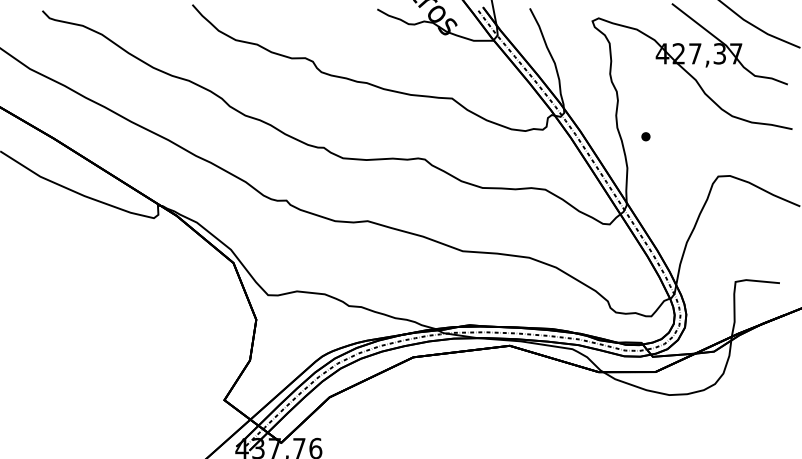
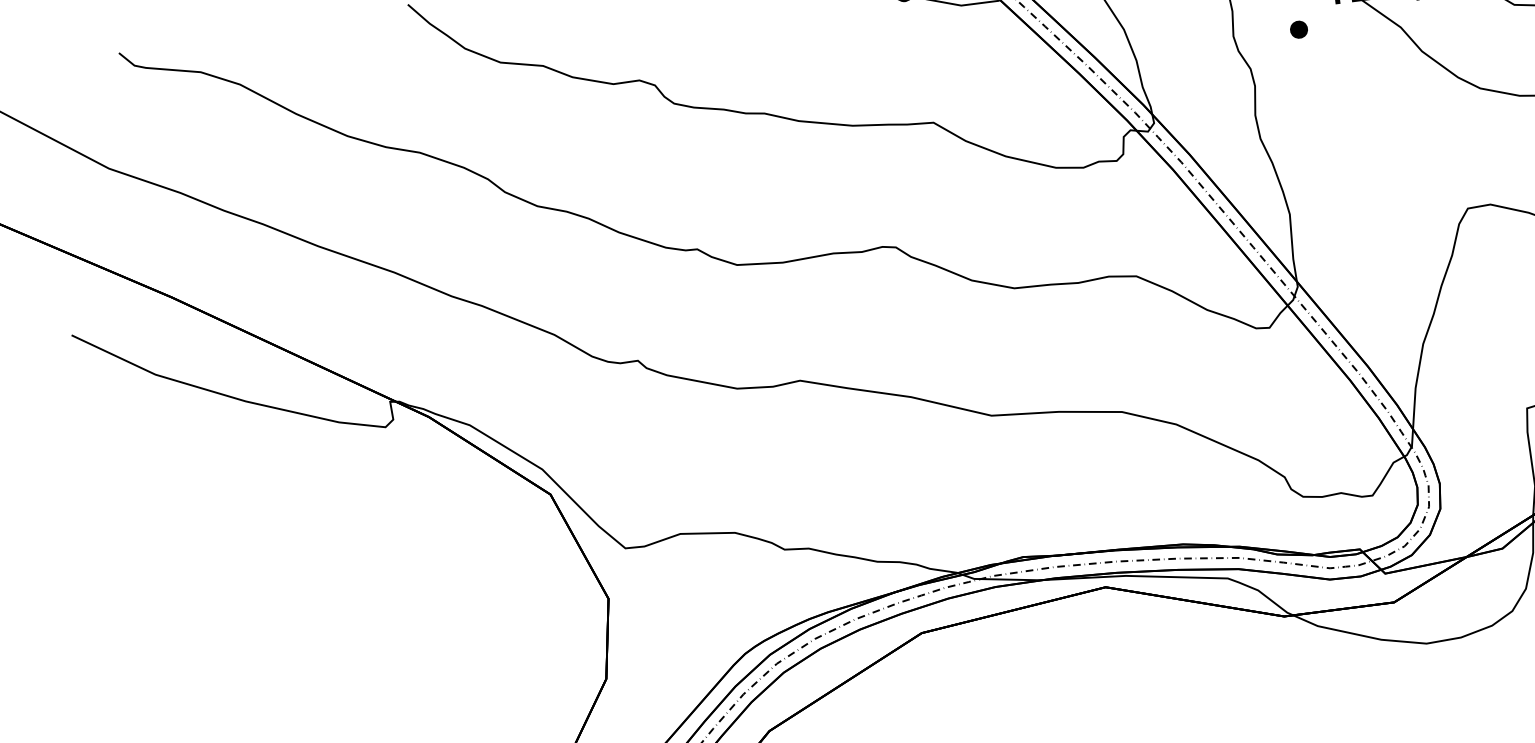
part: (645, 136) -> (1298, 29), moved

